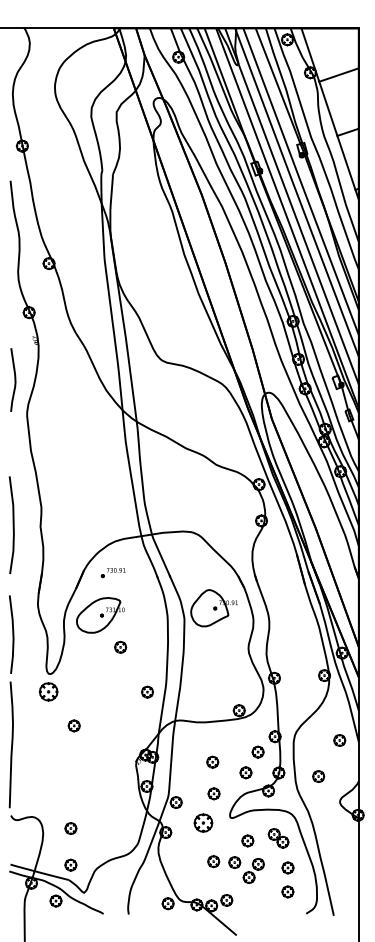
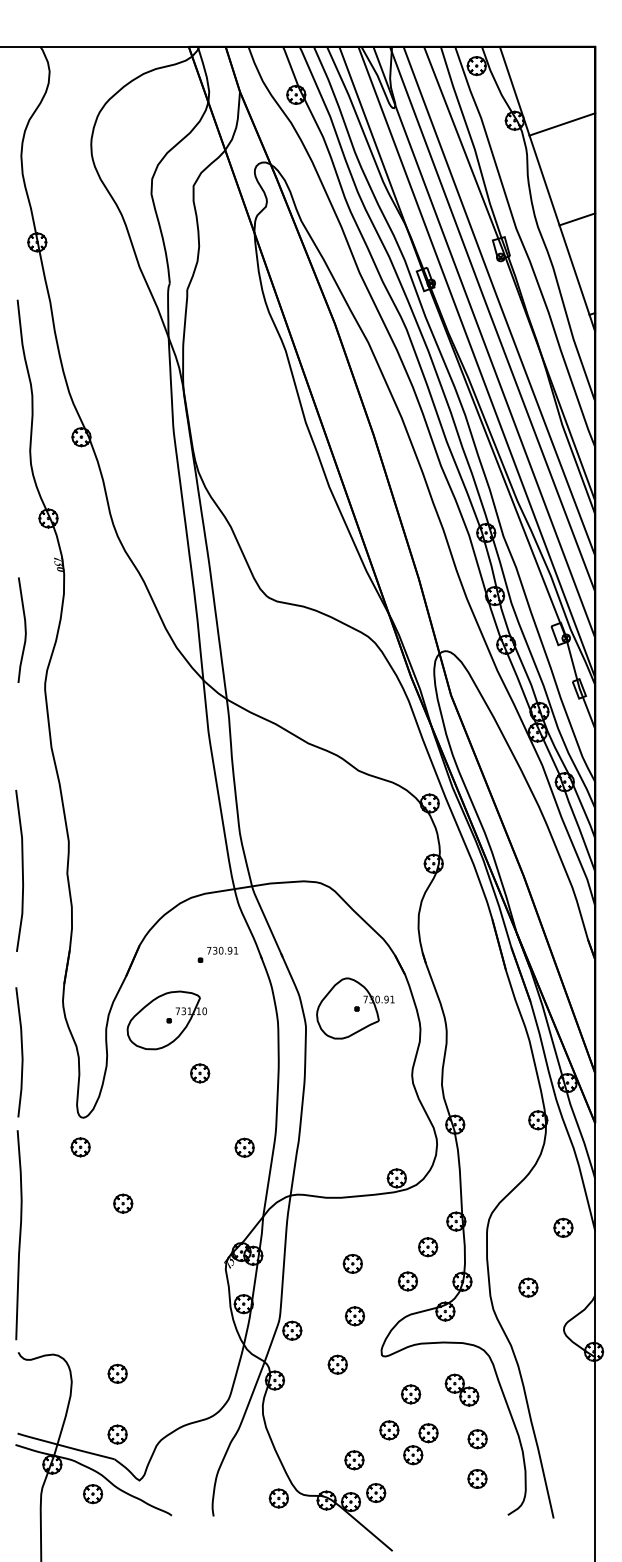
part: (112, 573) -> (216, 955), moved
part: (48, 691) -> (80, 1146), size x0.62
part: (203, 822) -> (337, 1363), size x0.62
part: (213, 861) -> (354, 1459), moved

